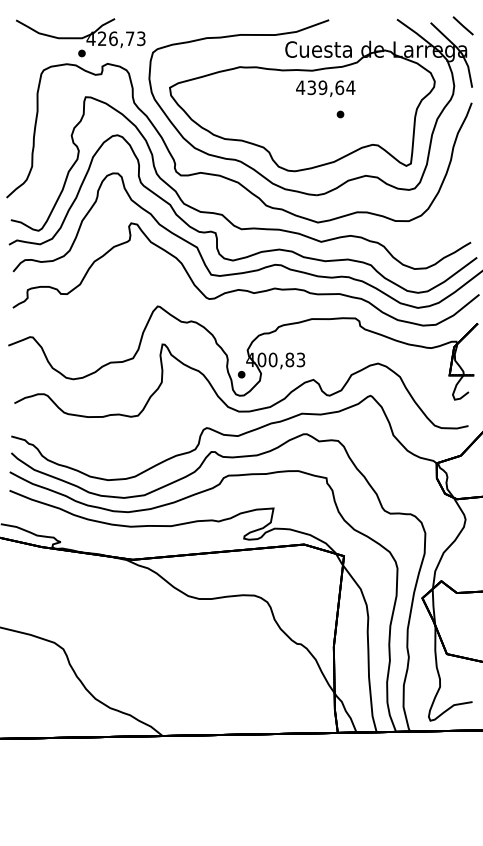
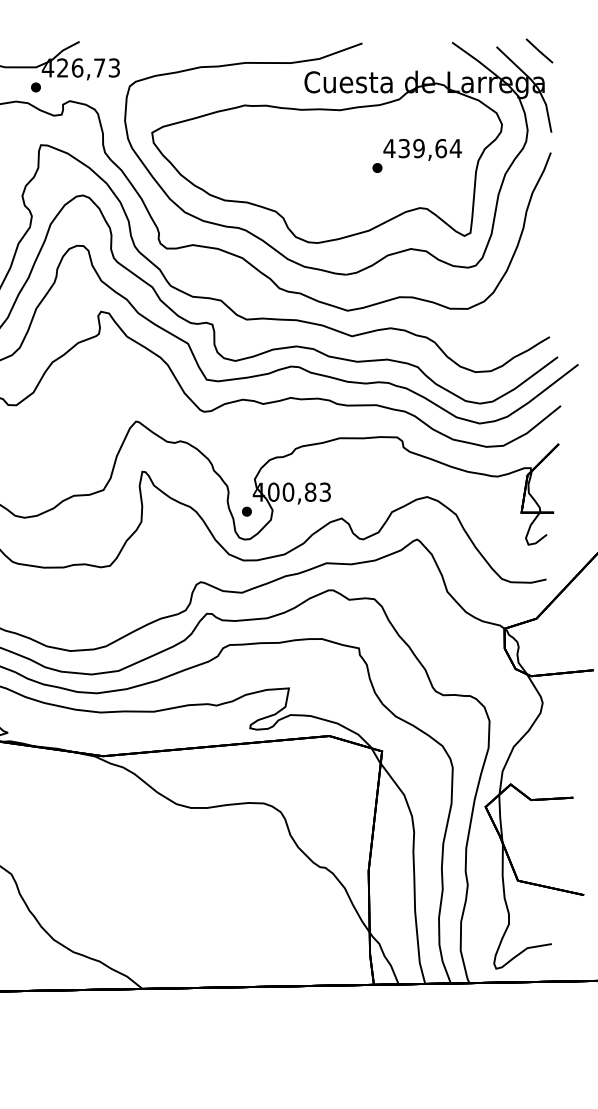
text: (325, 88) -> (422, 149), moved

